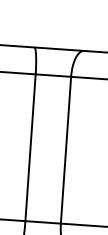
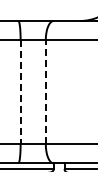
line: (30, 148) -> (20, 92), solid -> dashed
line: (65, 149) -> (45, 91), solid -> dashed

